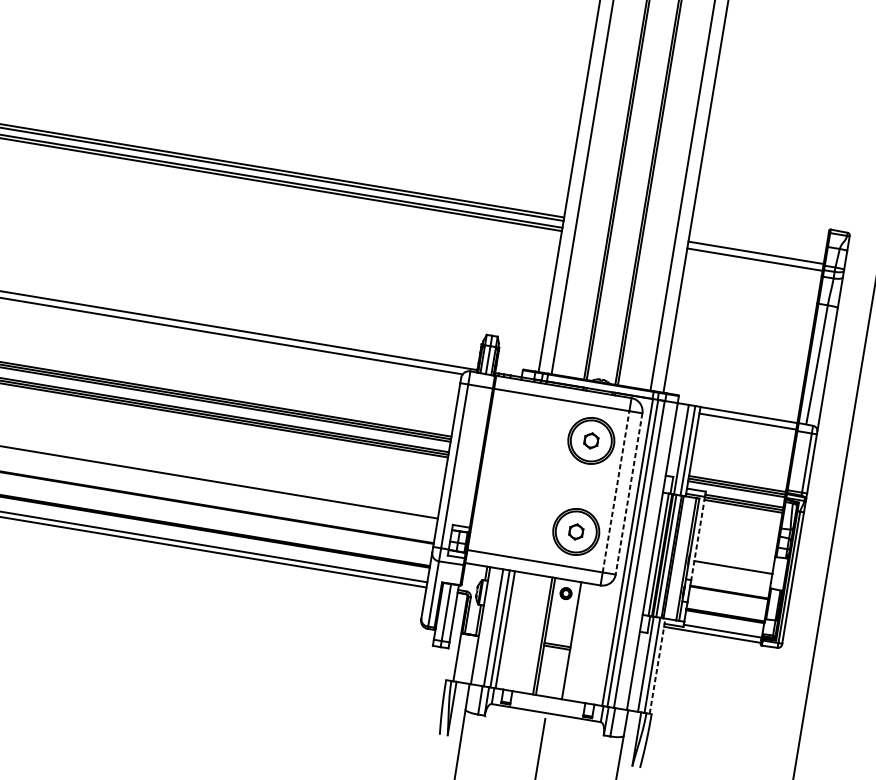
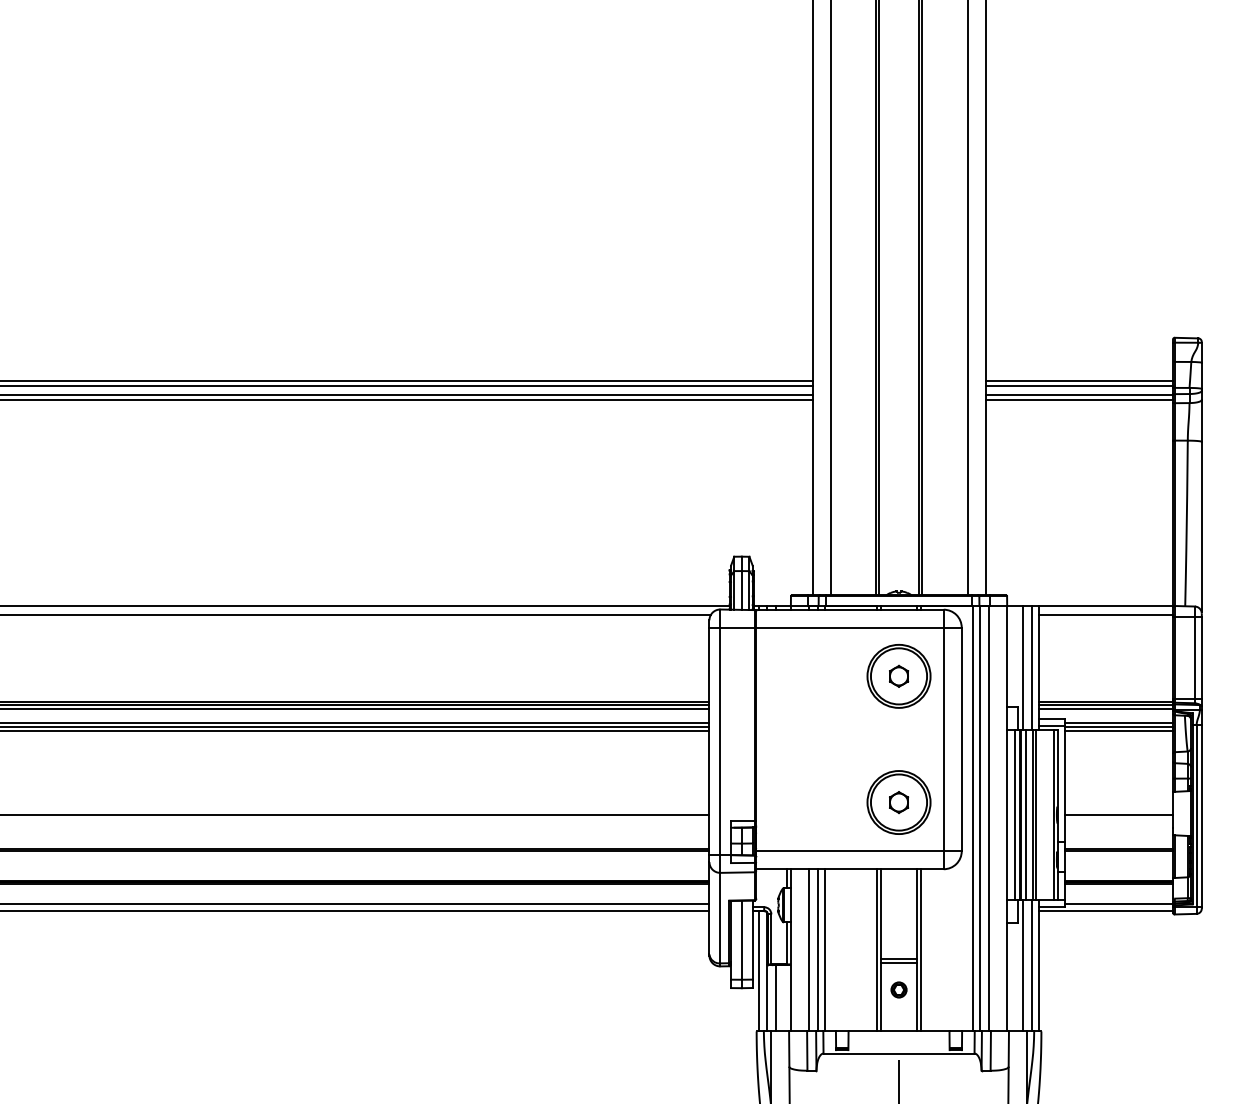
line: (756, 249) -> (1078, 381), added
line: (753, 262) -> (1078, 399), added
line: (615, 491) -> (943, 739), dashed -> solid
line: (628, 493) -> (961, 739), dashed -> solid
line: (697, 538) -> (1064, 784), dashed -> solid
part: (565, 593) -> (898, 989), moved
line: (455, 637) -> (759, 971), added
line: (574, 641) -> (921, 950), added
line: (463, 657) -> (775, 997), added
line: (657, 666) -> (1038, 965), dashed -> solid

